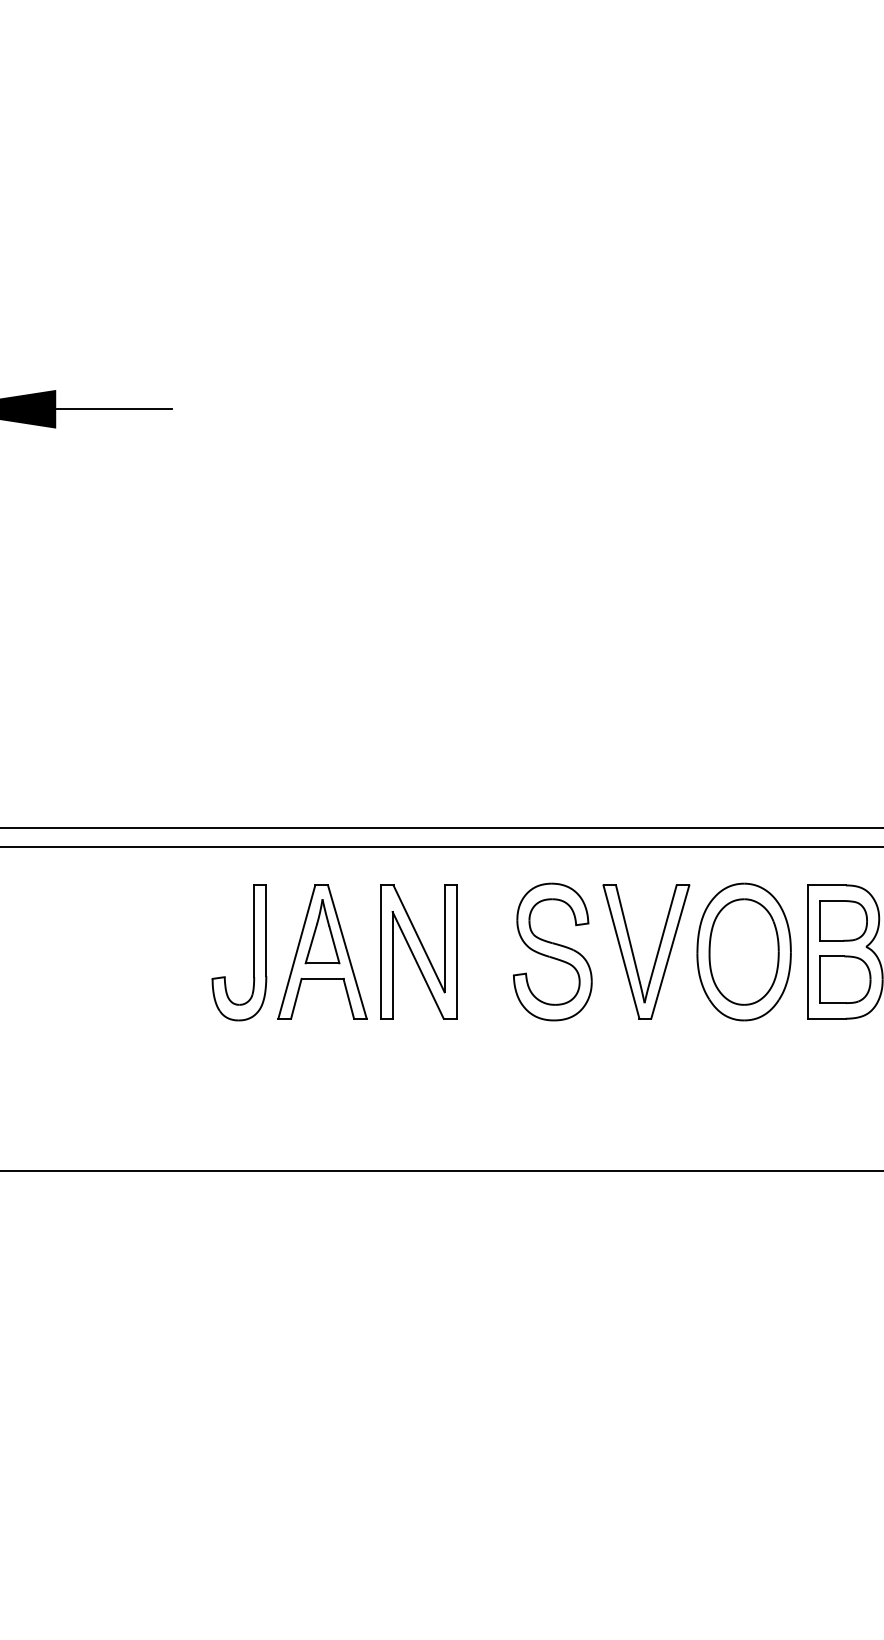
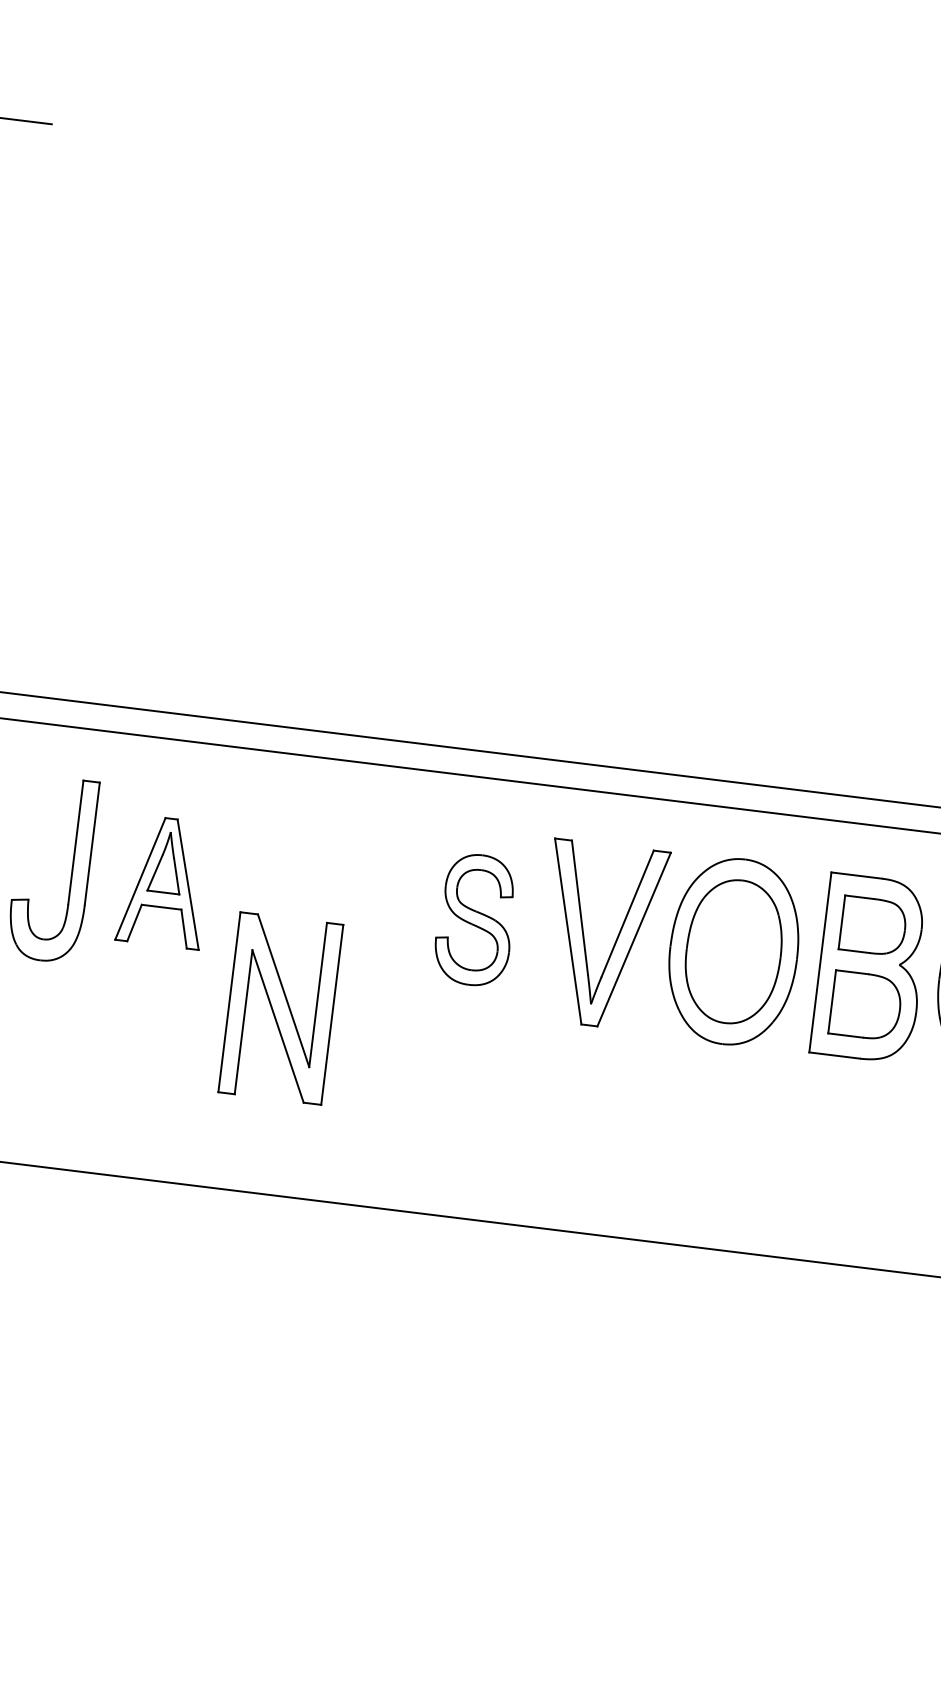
part: (322, 951) -> (164, 881), size x0.7
part: (418, 951) -> (280, 1007), moved
part: (552, 951) -> (475, 919), size x0.7

